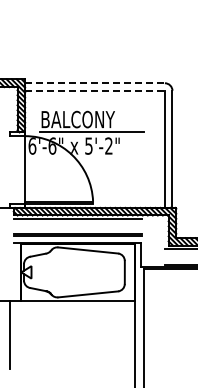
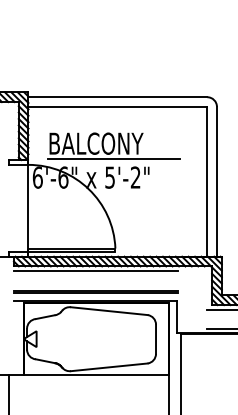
line: (95, 83) -> (118, 97), dashed -> solid
line: (95, 90) -> (118, 106), dashed -> solid

